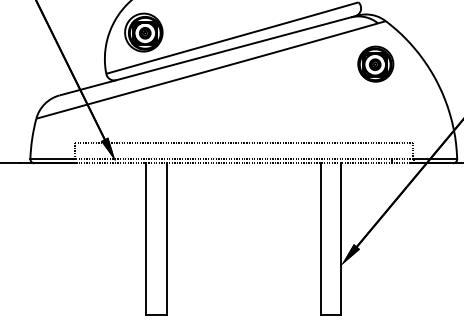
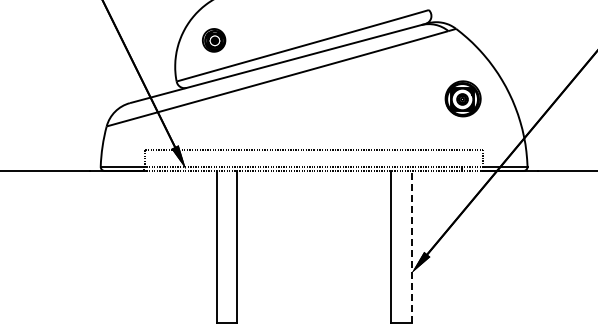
part: (143, 32) -> (213, 40), size x0.6
part: (375, 63) -> (462, 98), moved
line: (341, 238) -> (411, 246), solid -> dashed

